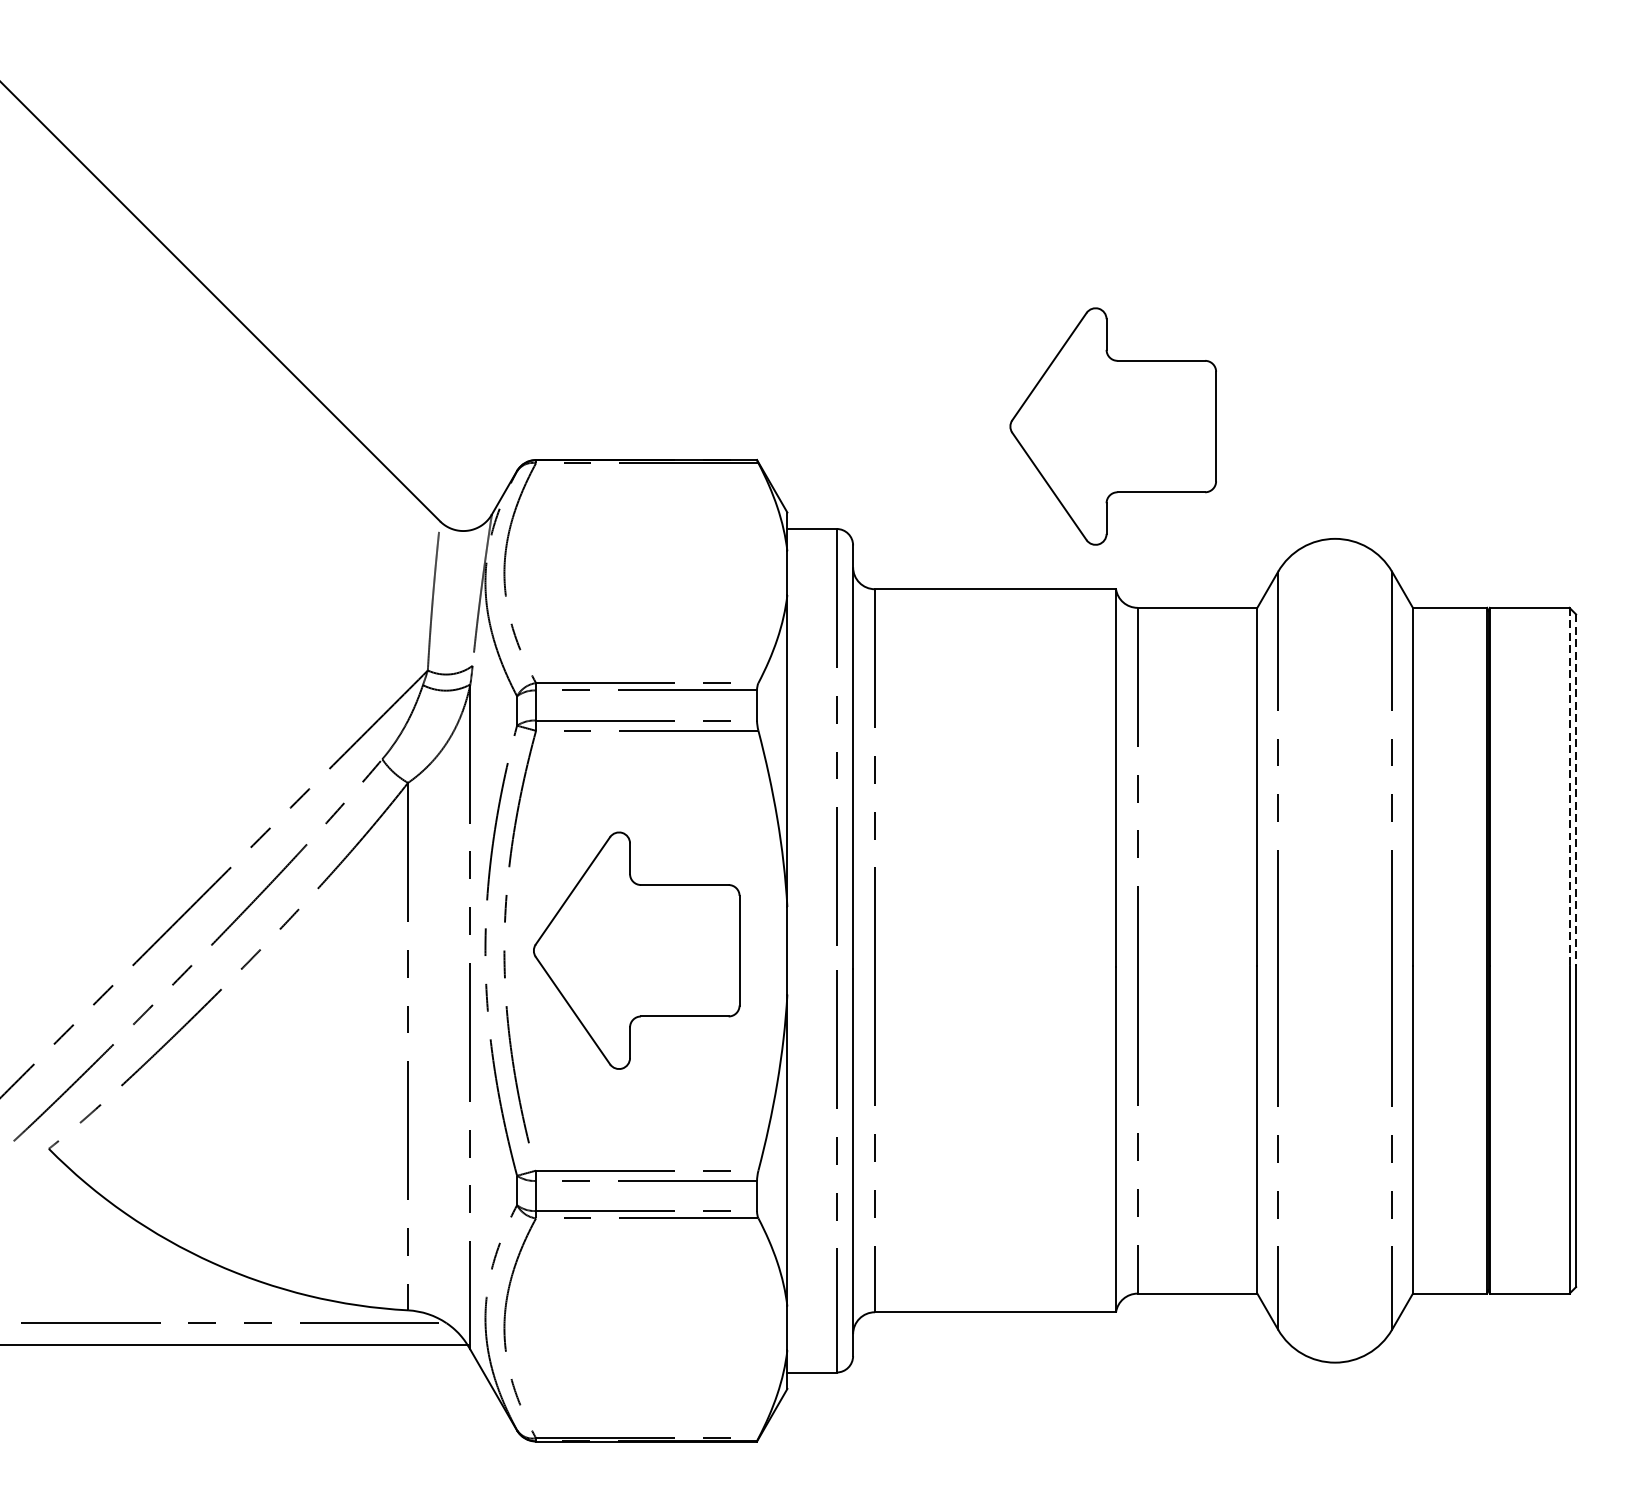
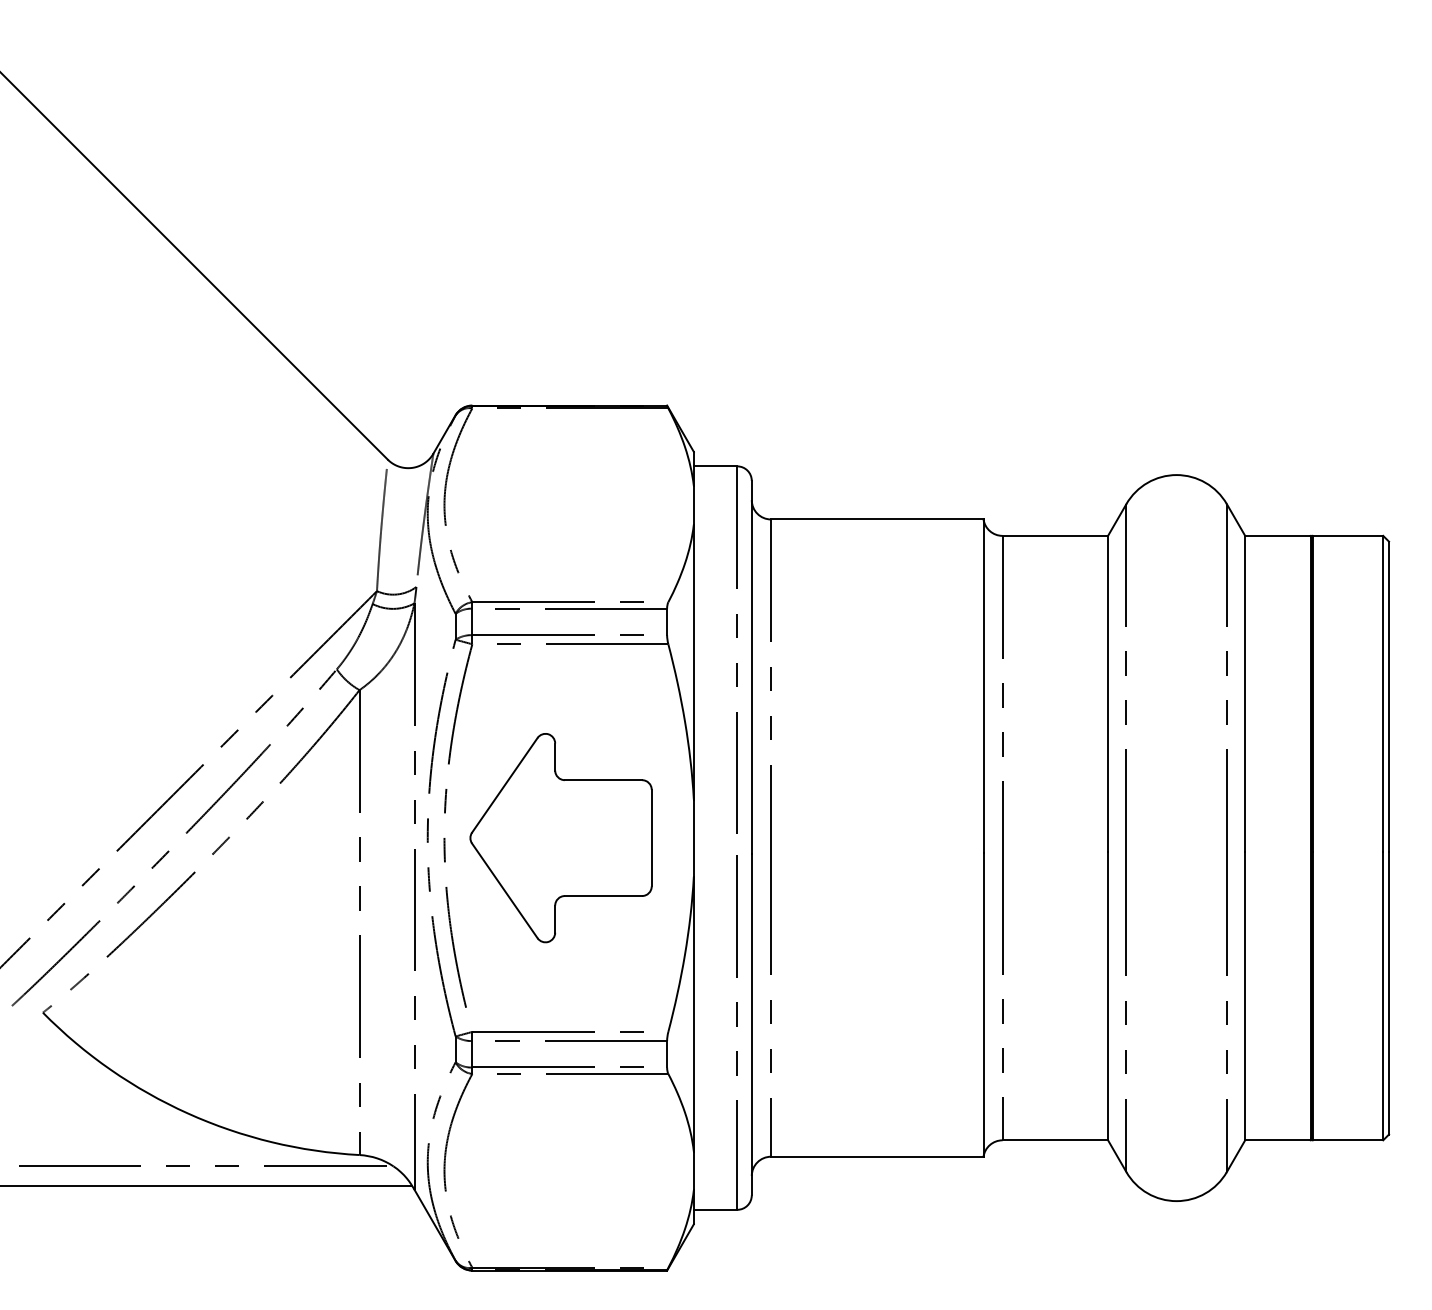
part: (1112, 427) -> (980, 376), removed
line: (1569, 787) -> (1383, 694), dashed -> solid
line: (1576, 790) -> (1389, 696), dashed -> solid

